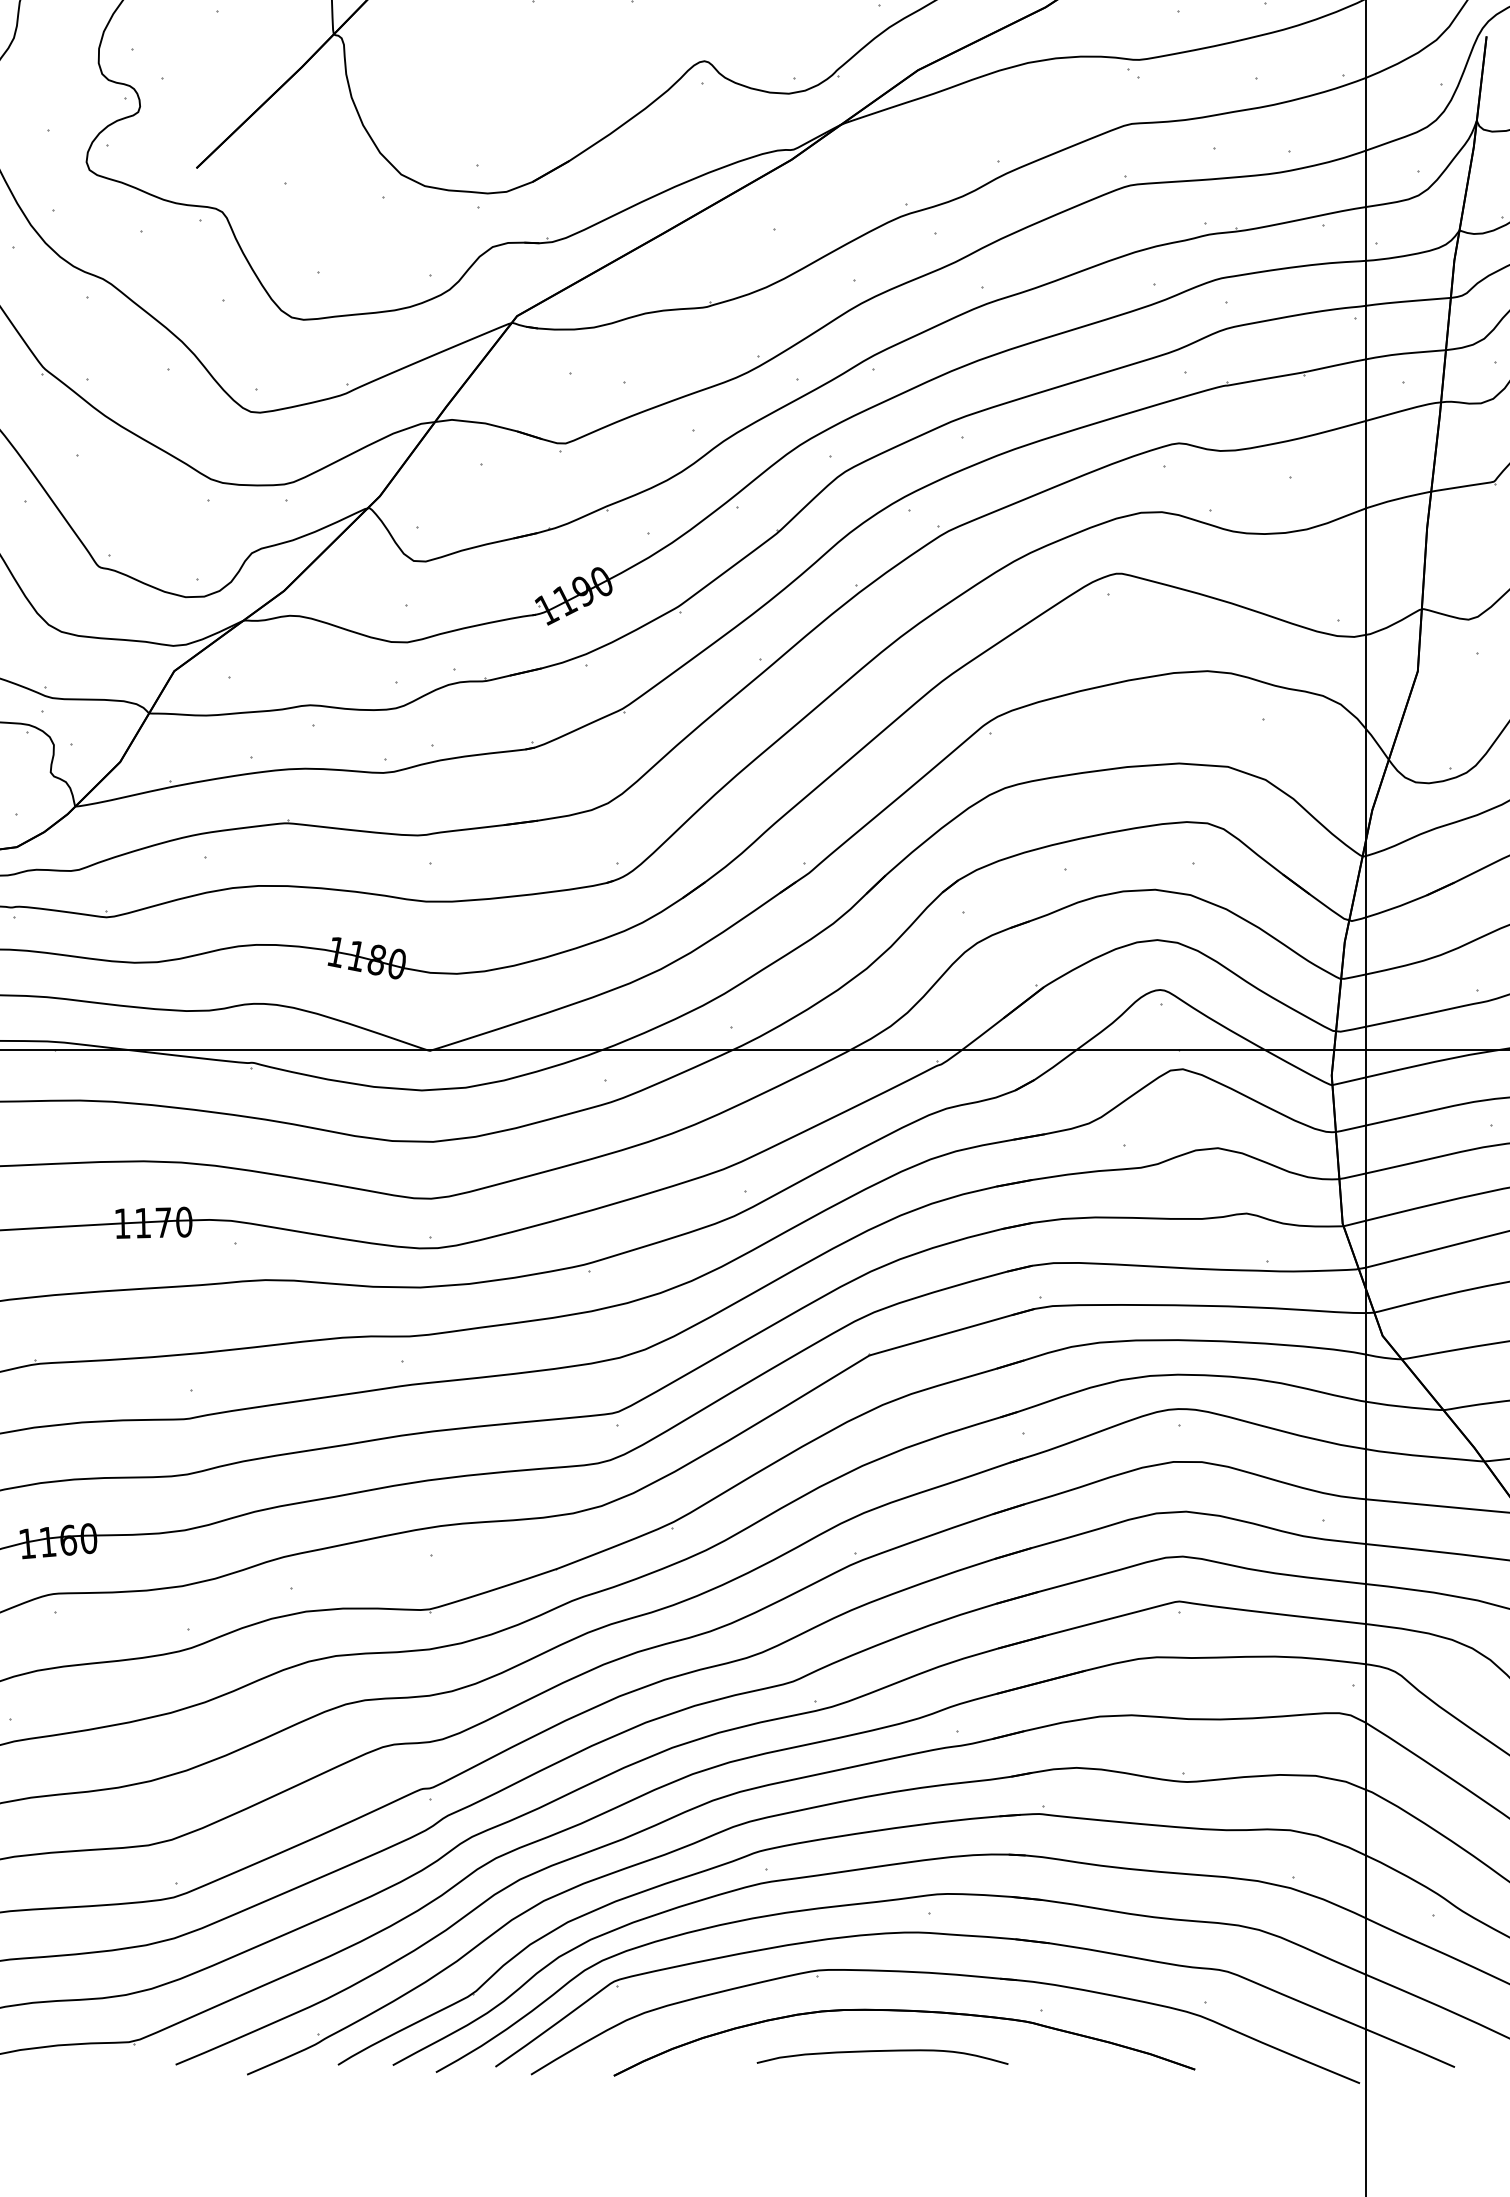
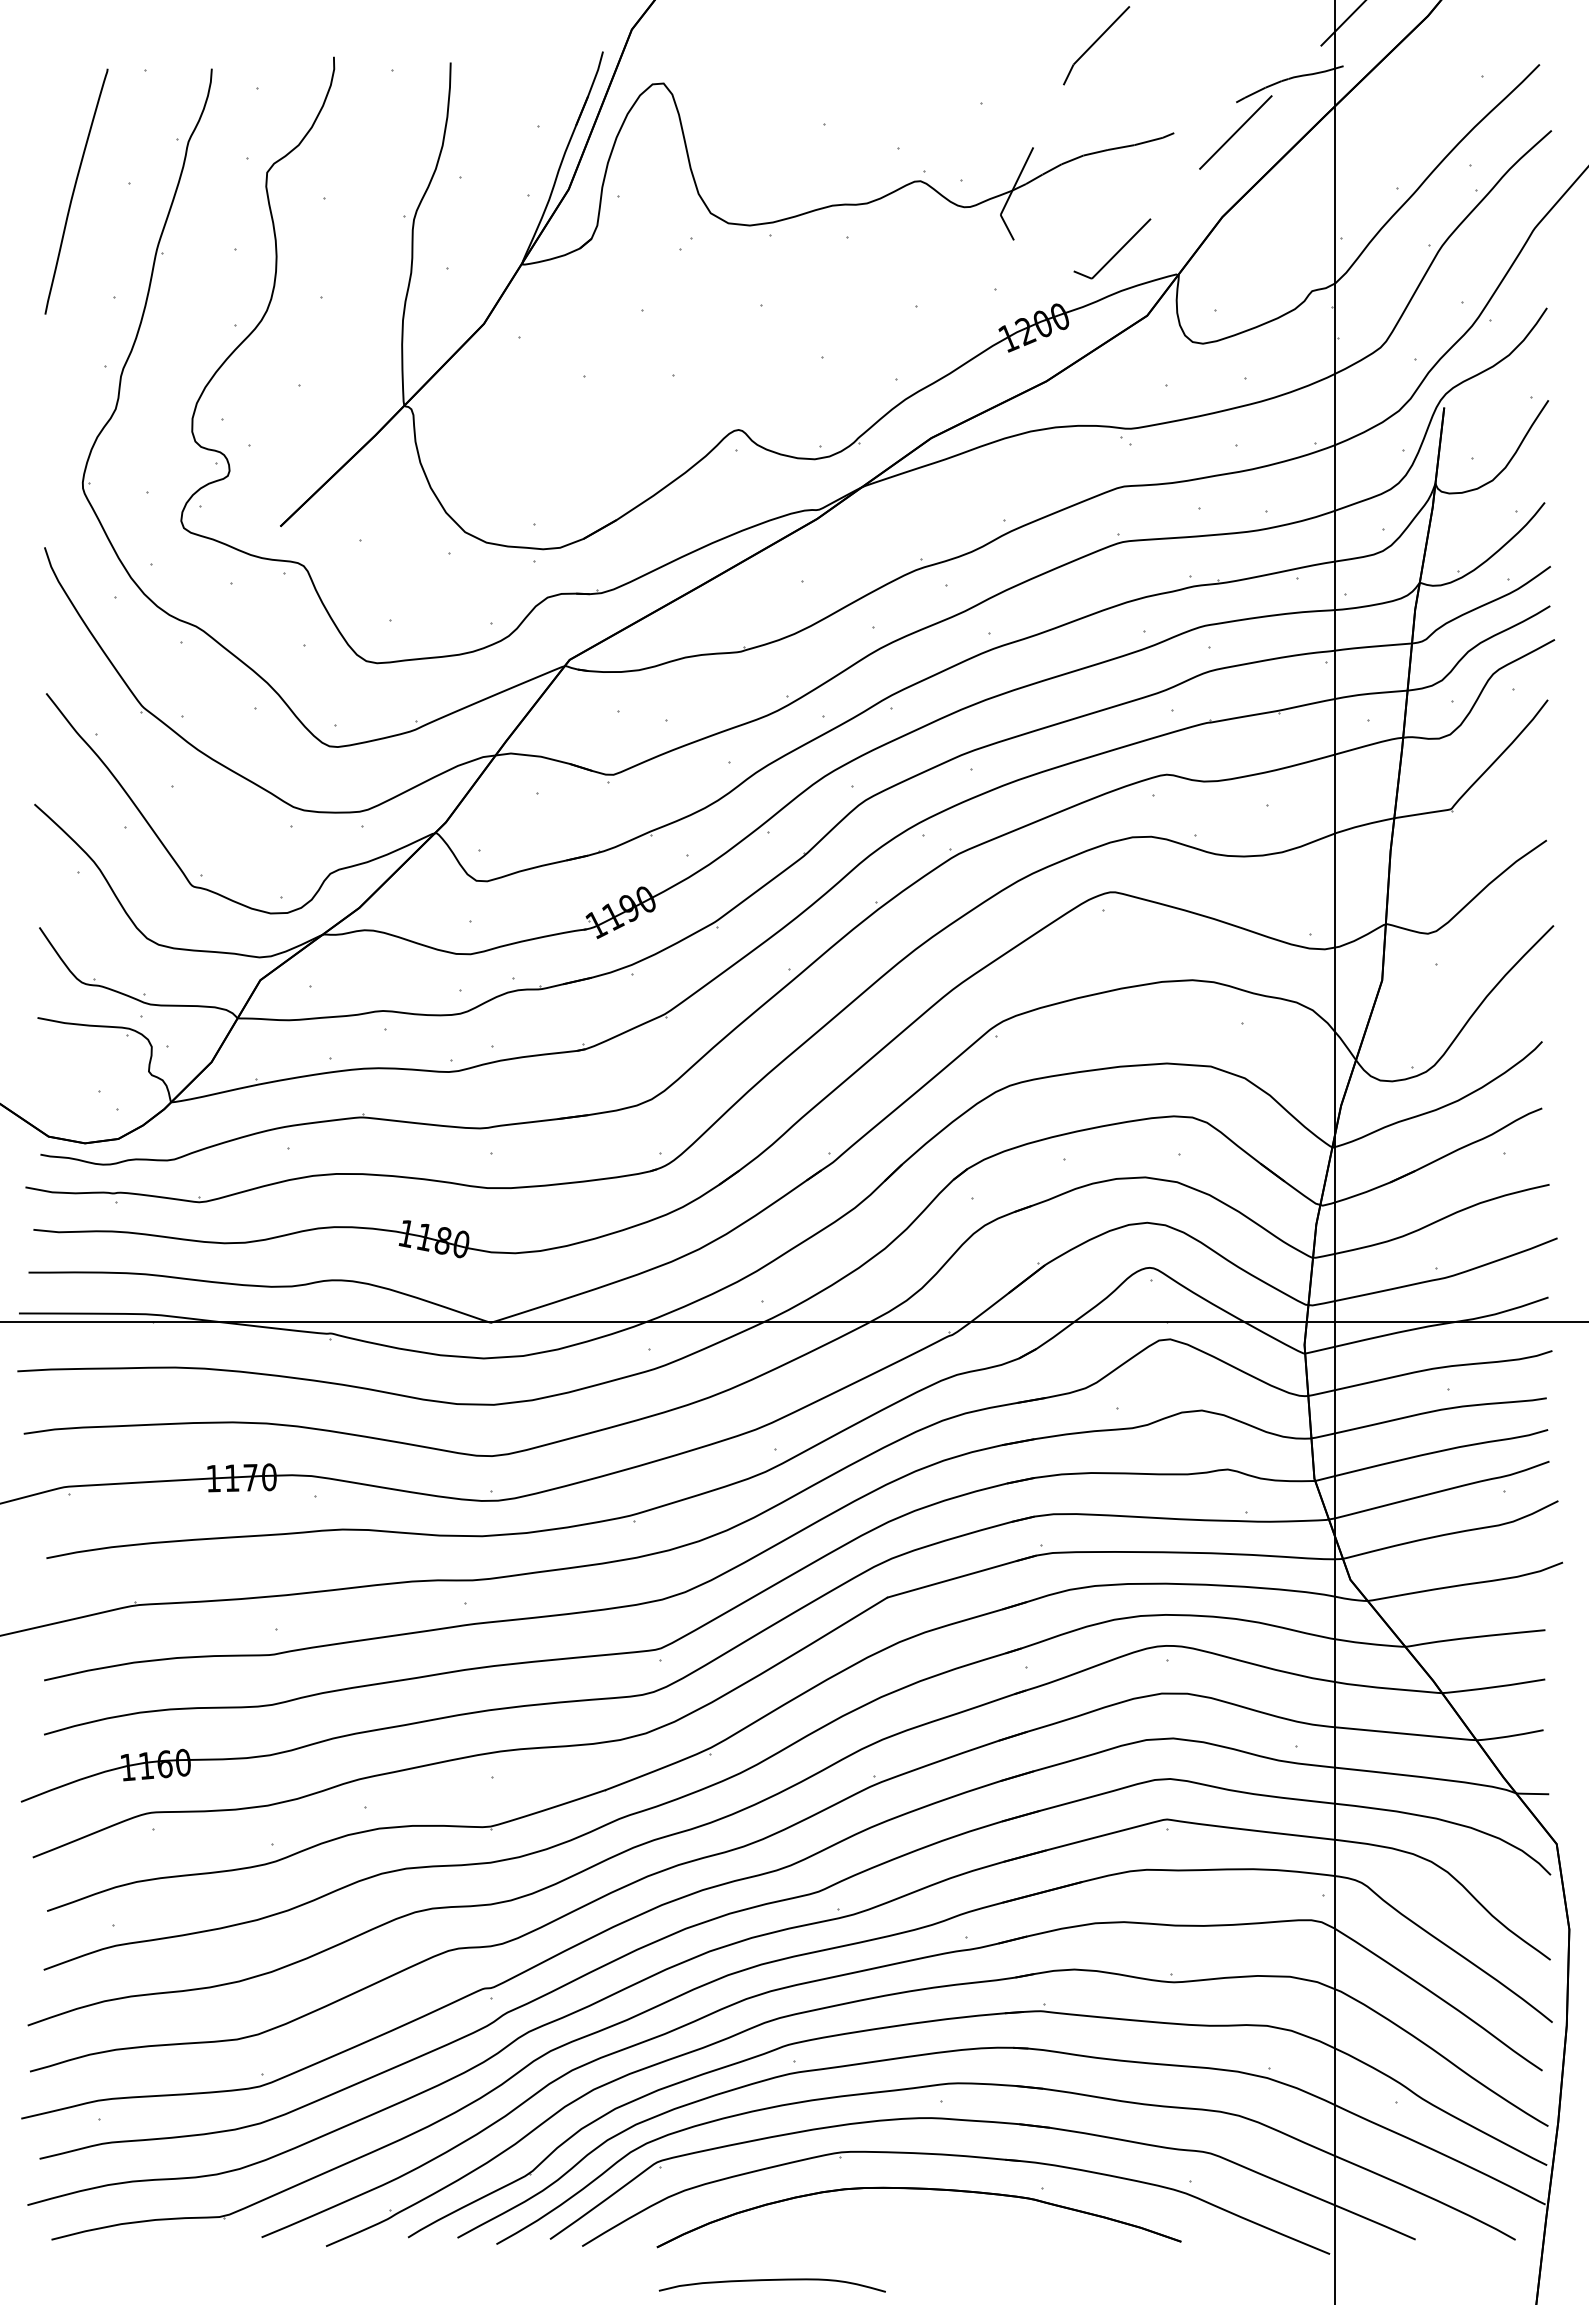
curve: (881, 2051) -> (771, 2280), moved

